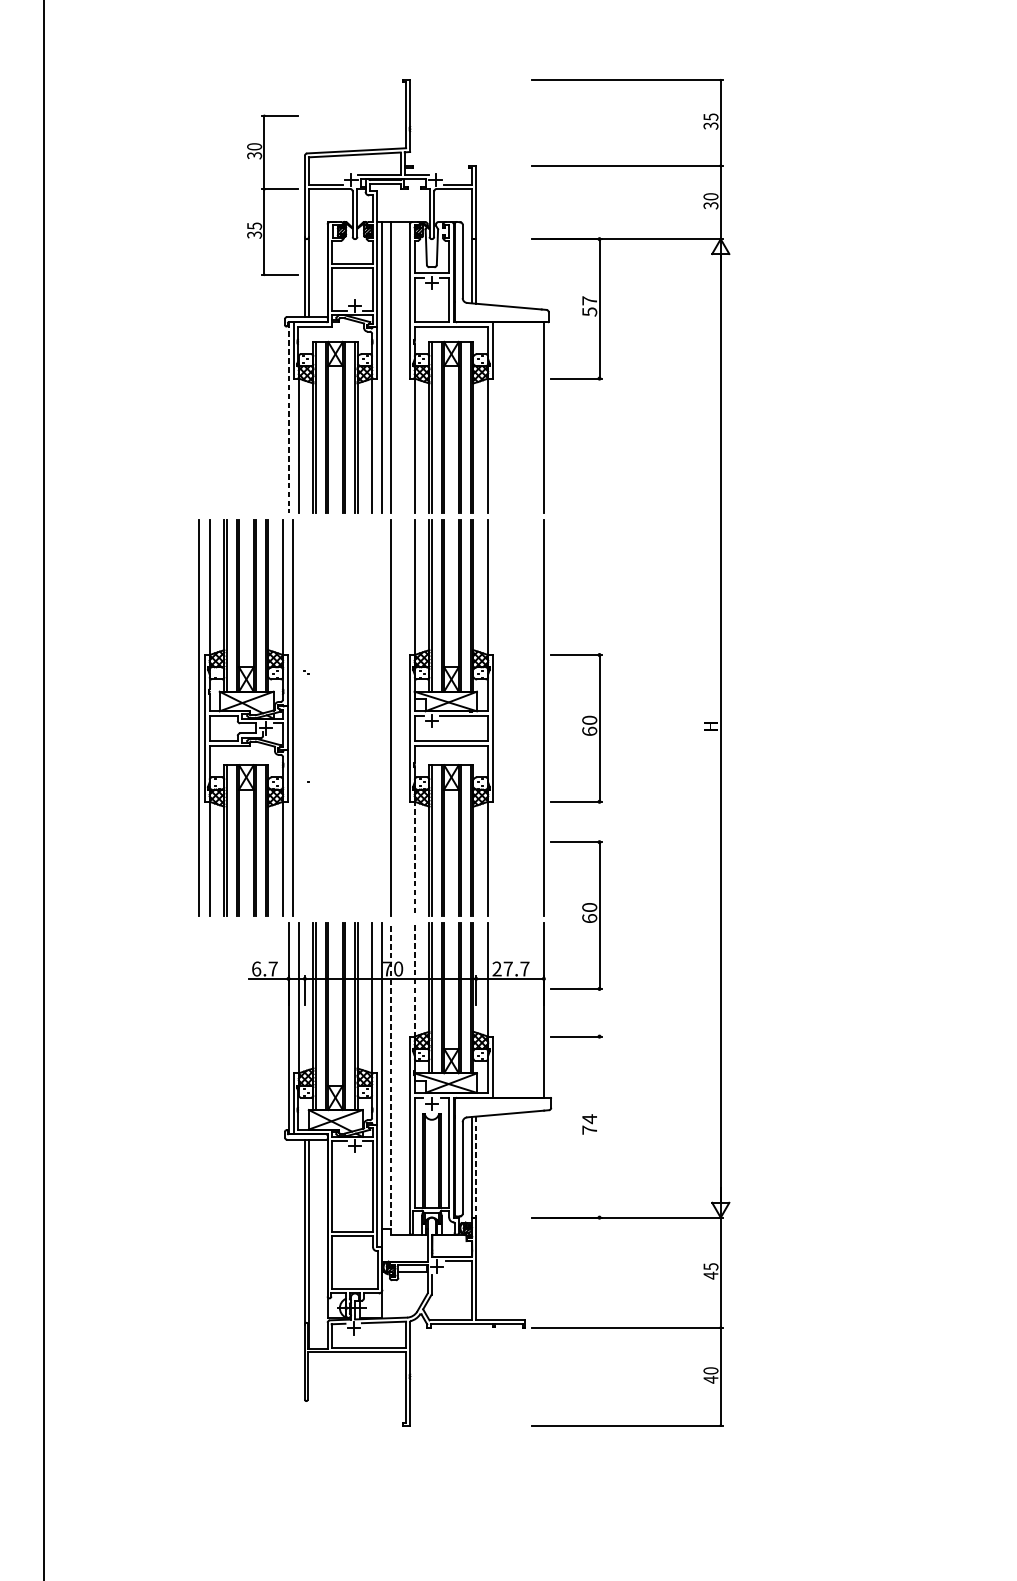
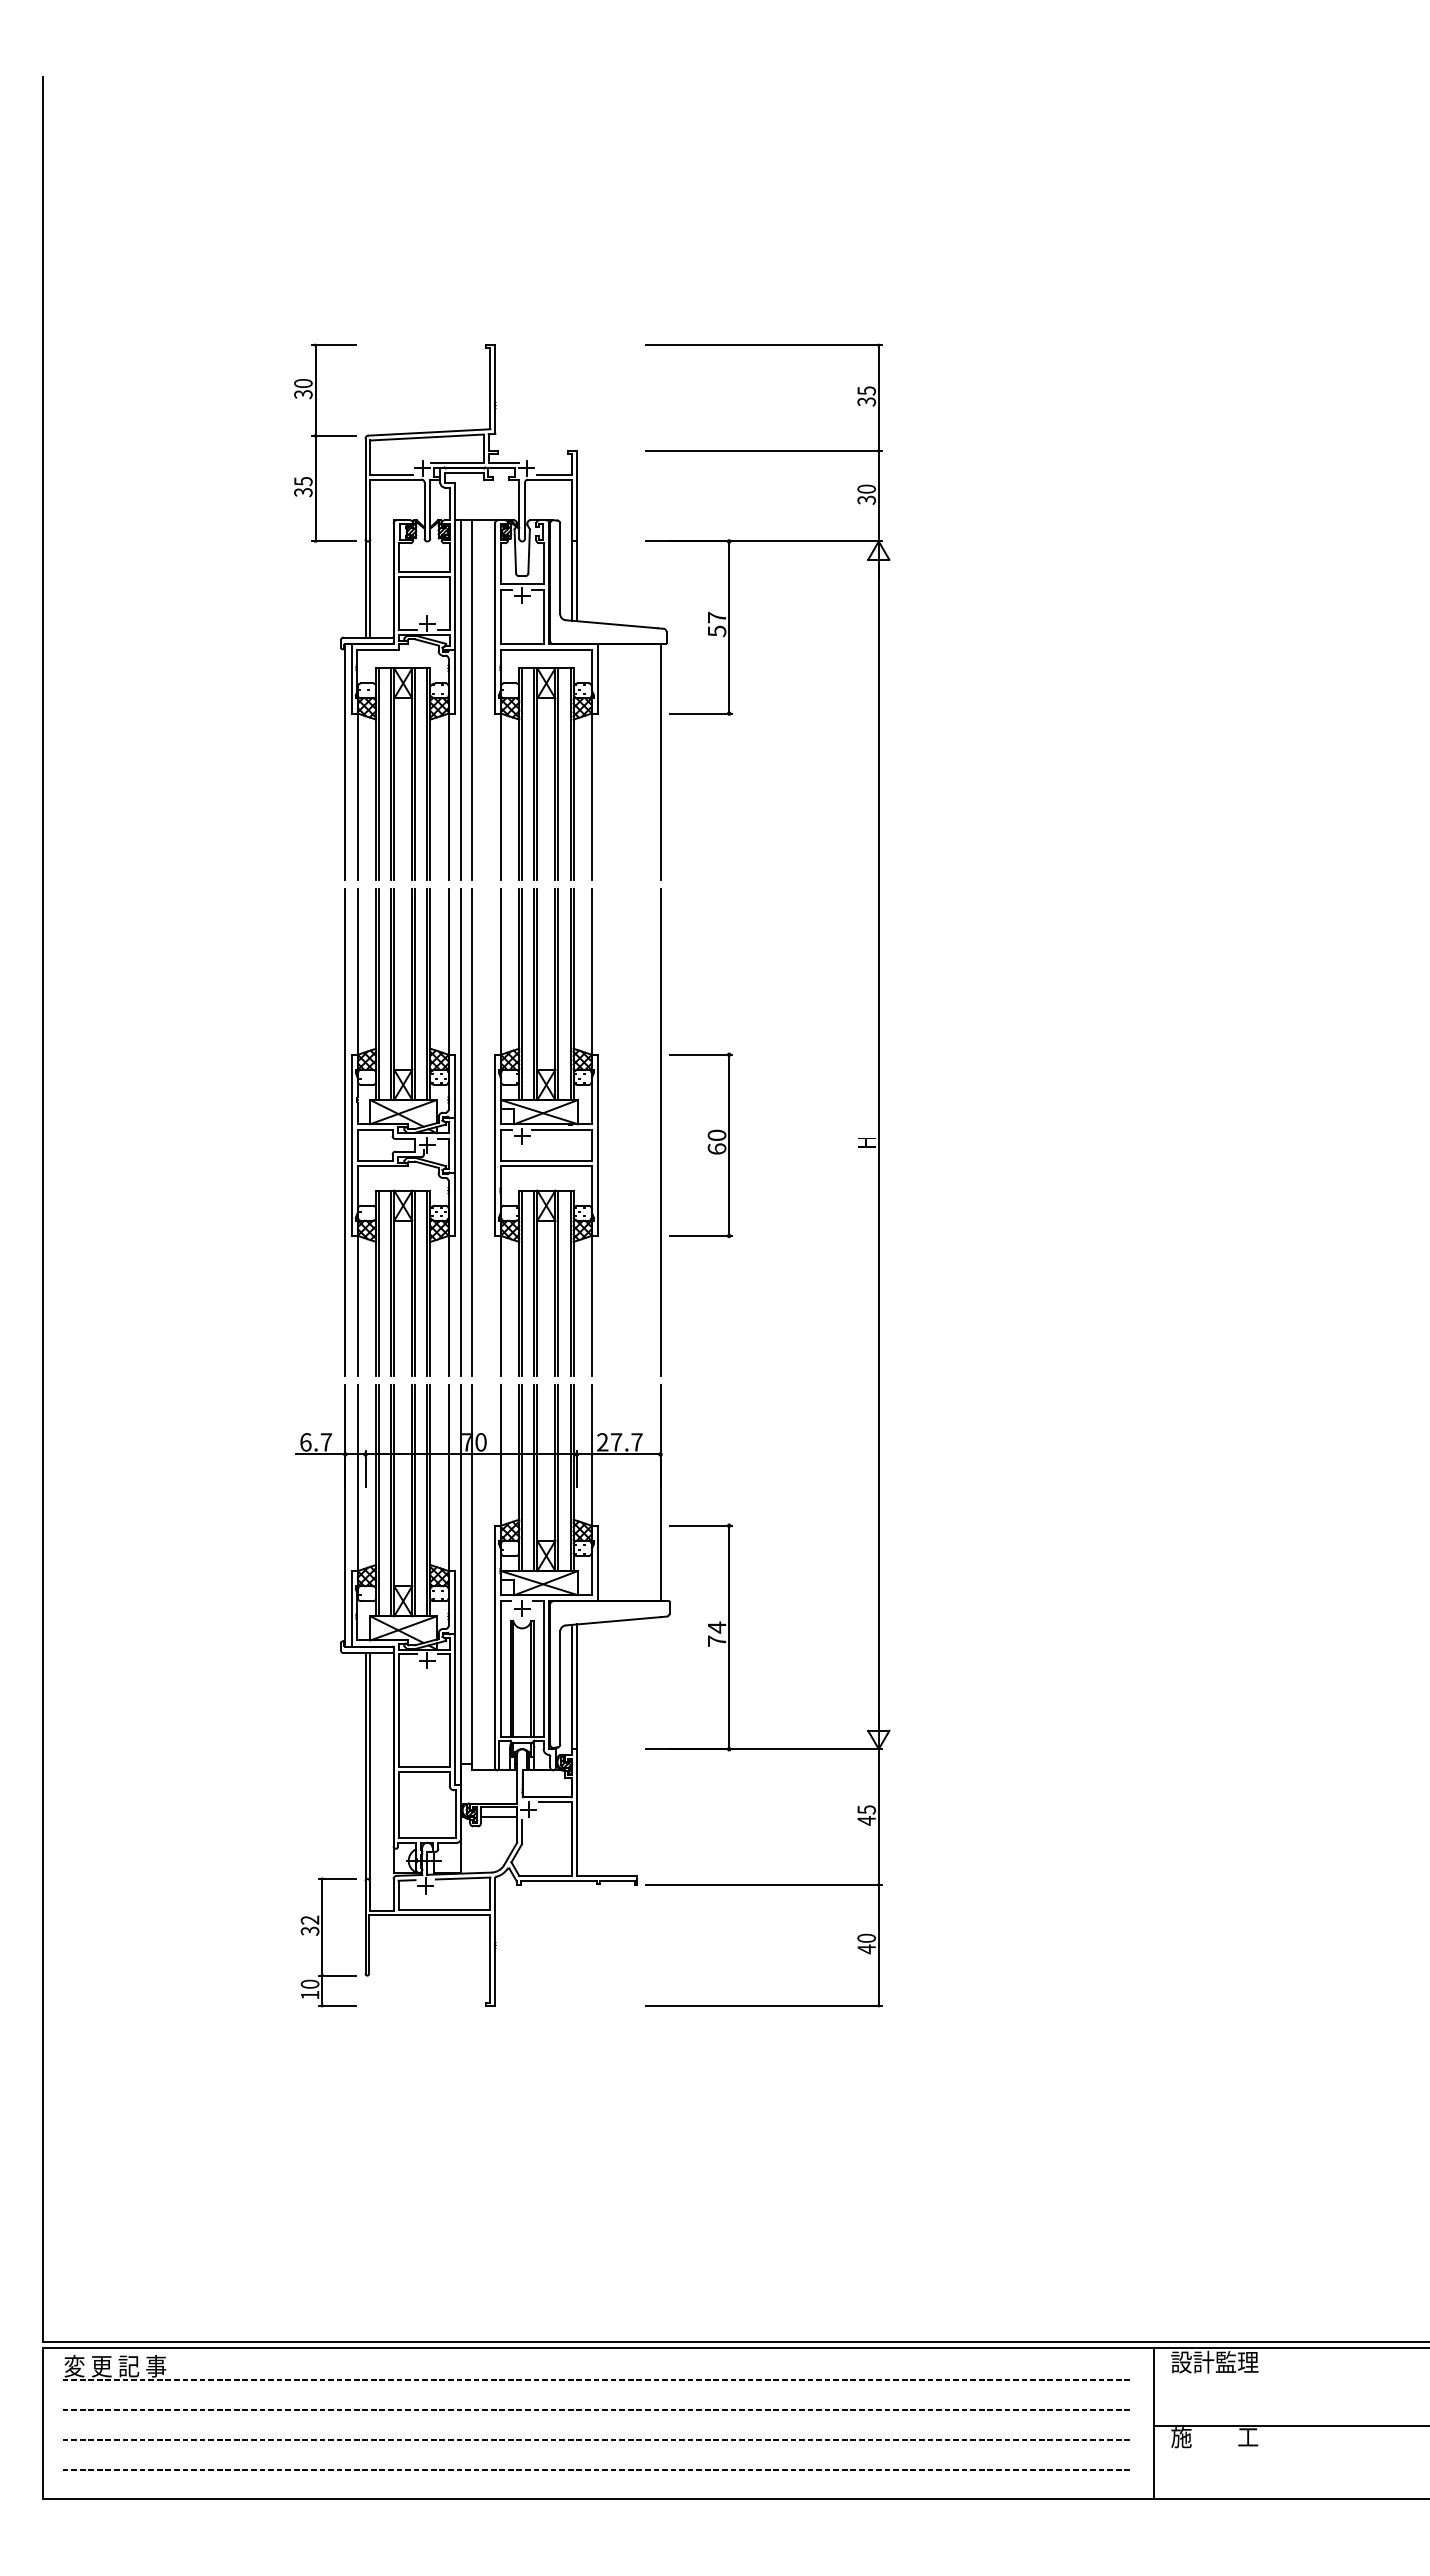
part: (272, 194) -> (325, 442), moved
line: (288, 417) -> (345, 761), dashed -> solid
part: (245, 718) -> (402, 1132), moved
line: (415, 858) -> (501, 1305), dashed -> solid
part: (581, 916) -> (707, 1377), removed
line: (415, 980) -> (501, 1456), dashed -> solid
line: (390, 1078) -> (471, 1577), dashed -> solid
line: (599, 1127) -> (729, 1637), added
line: (475, 1167) -> (576, 1687), dashed -> solid
part: (274, 1374) -> (328, 1942), added

